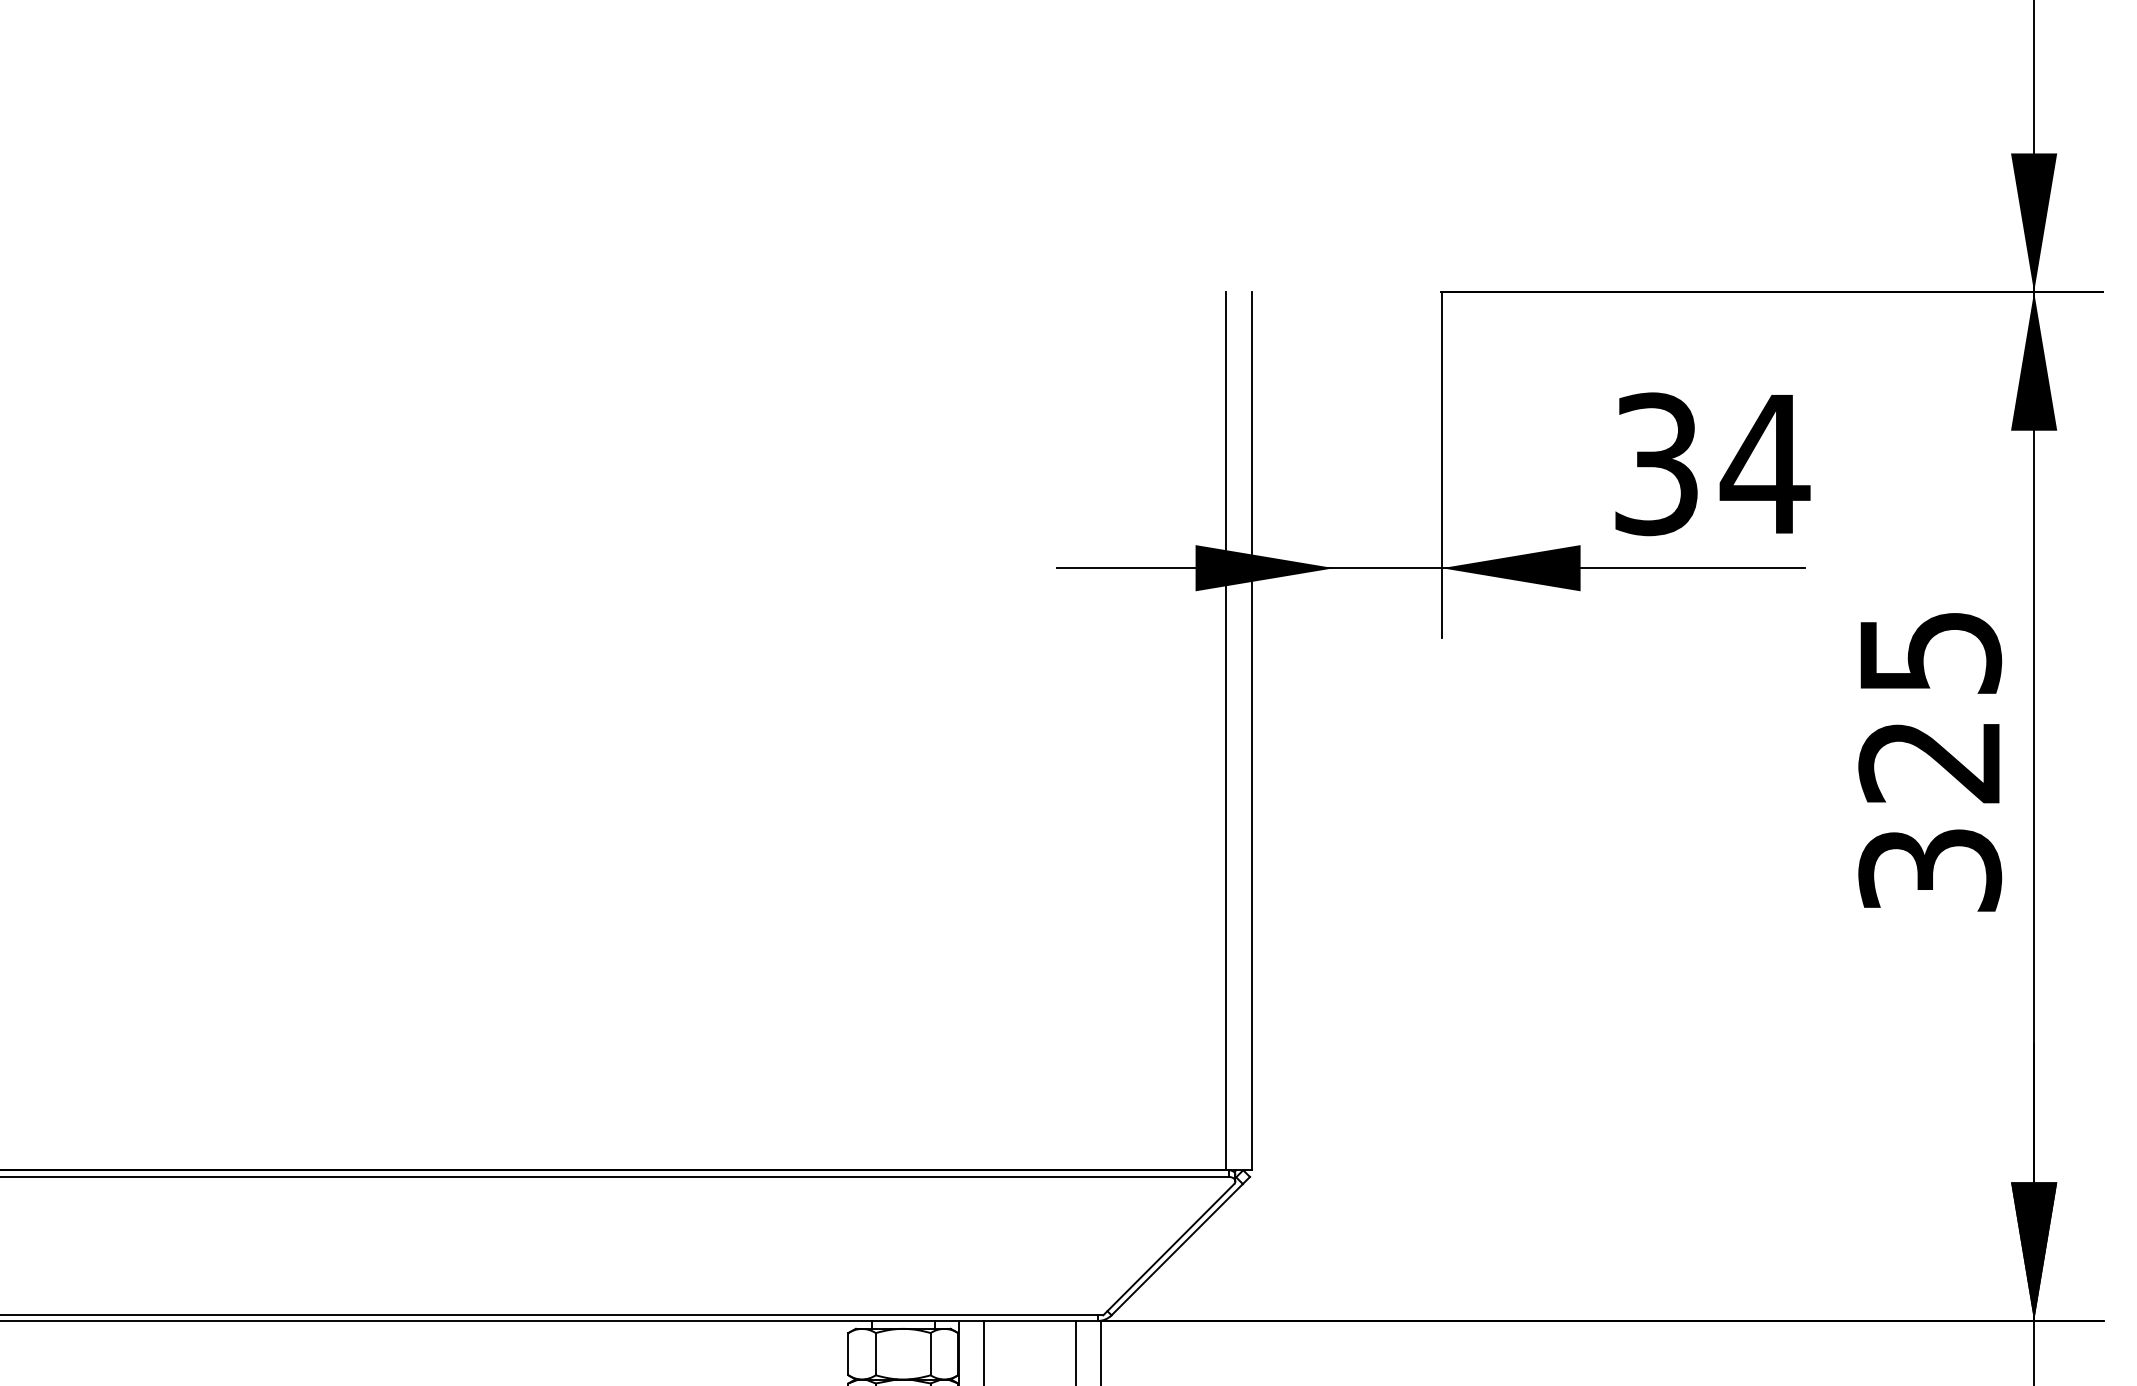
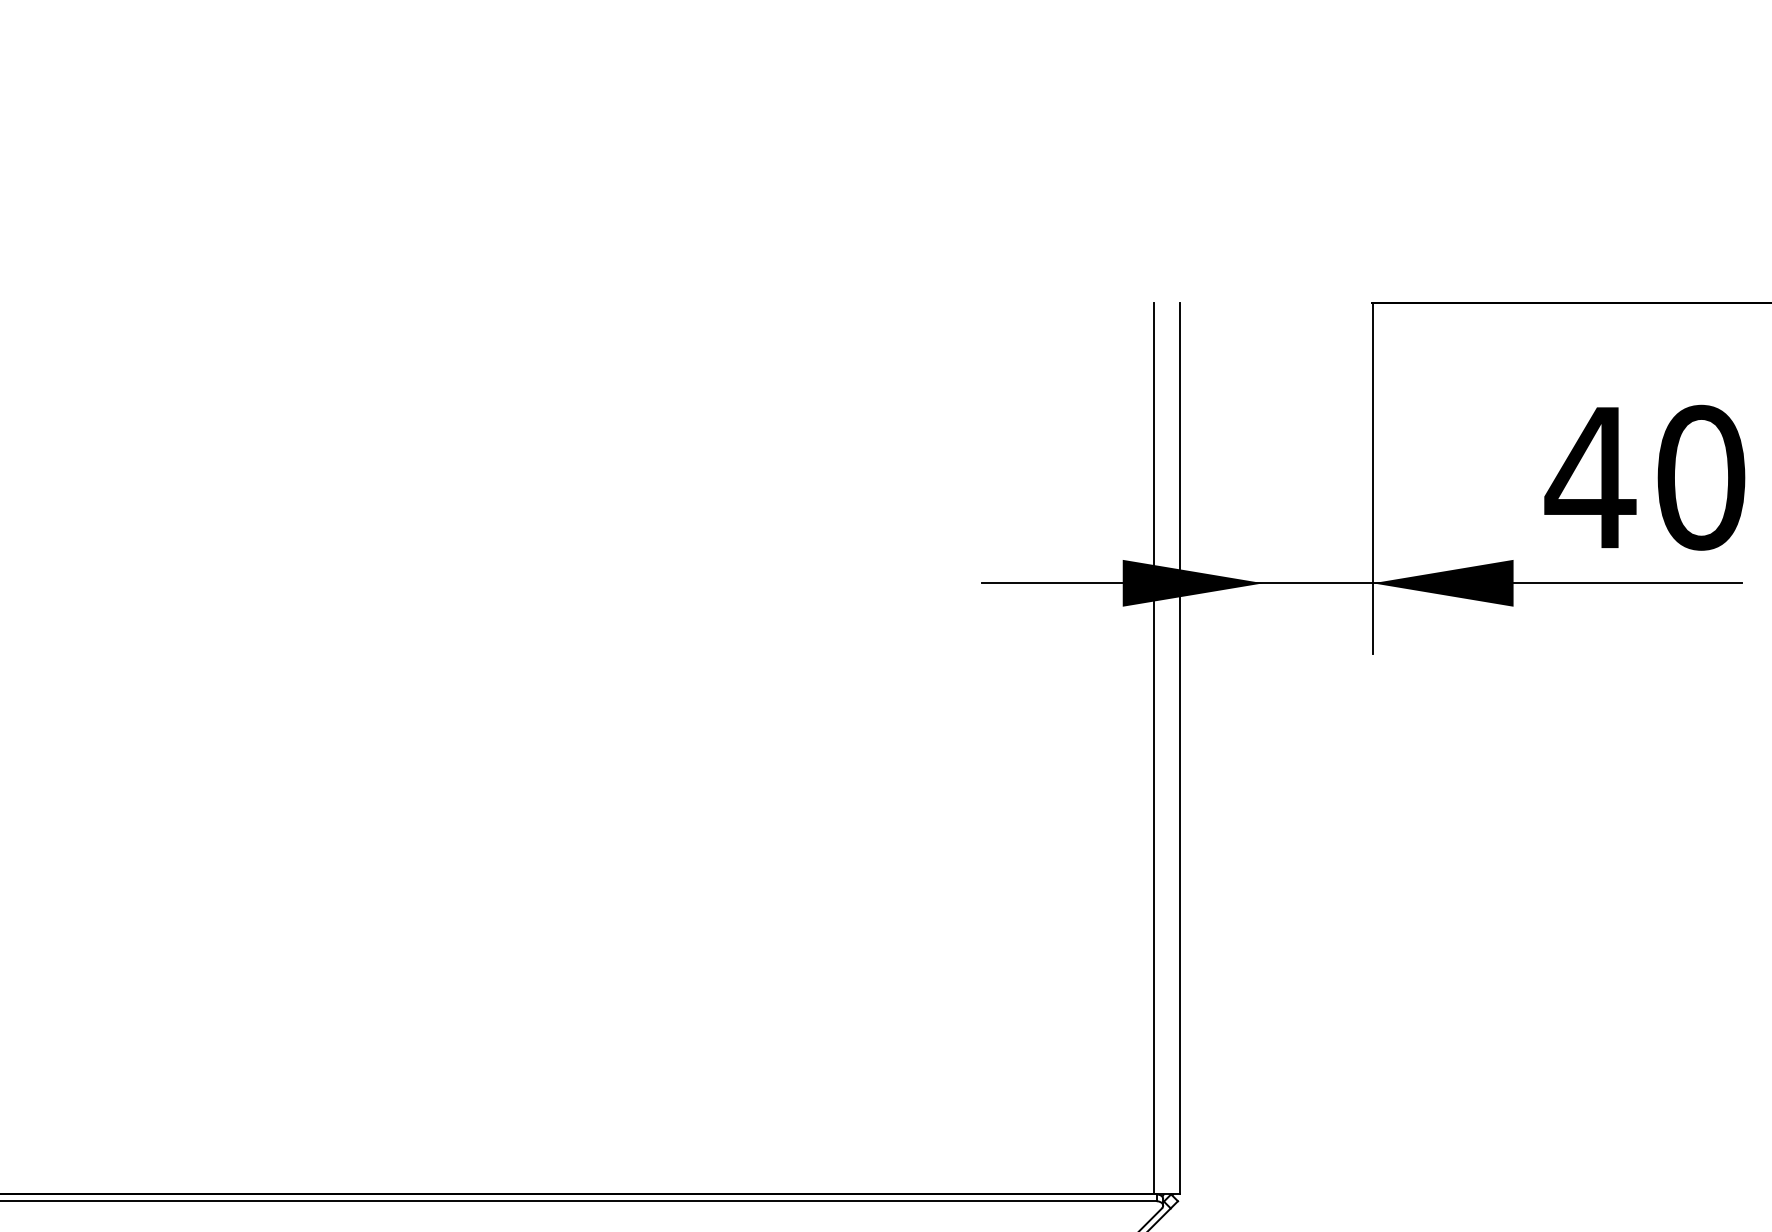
text: (1710, 464) -> (1645, 478), 34 -> 40

